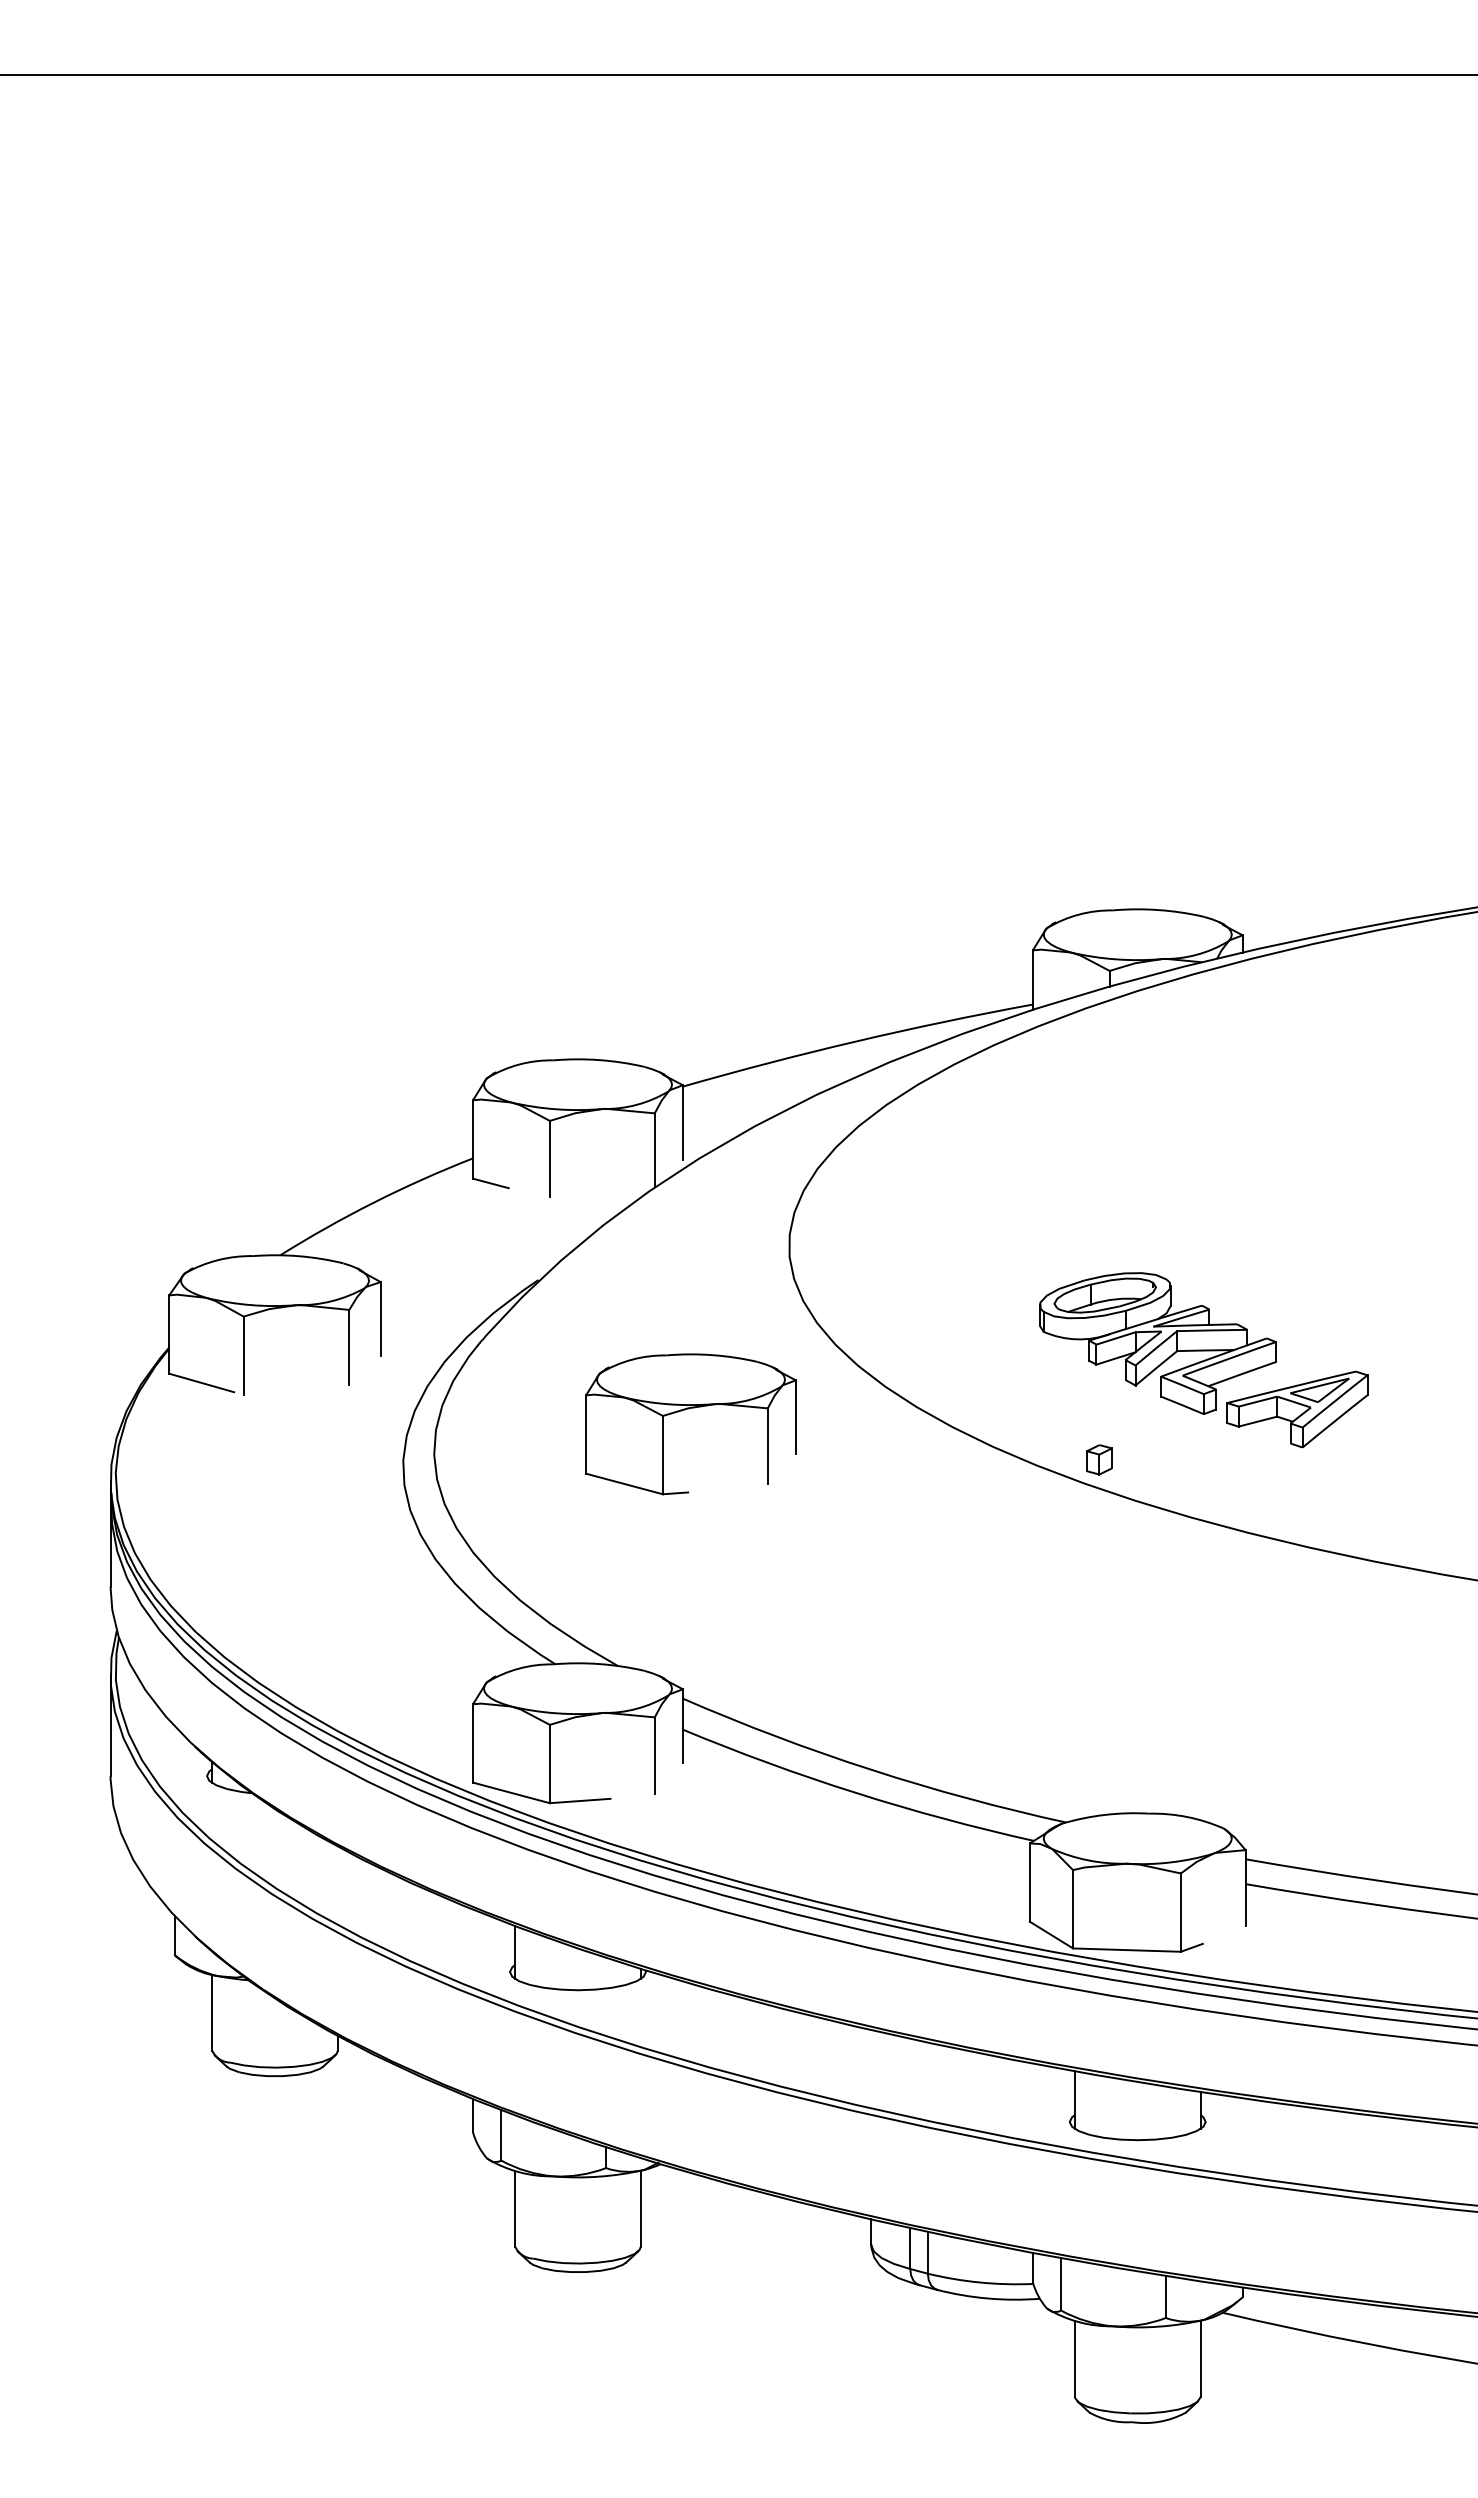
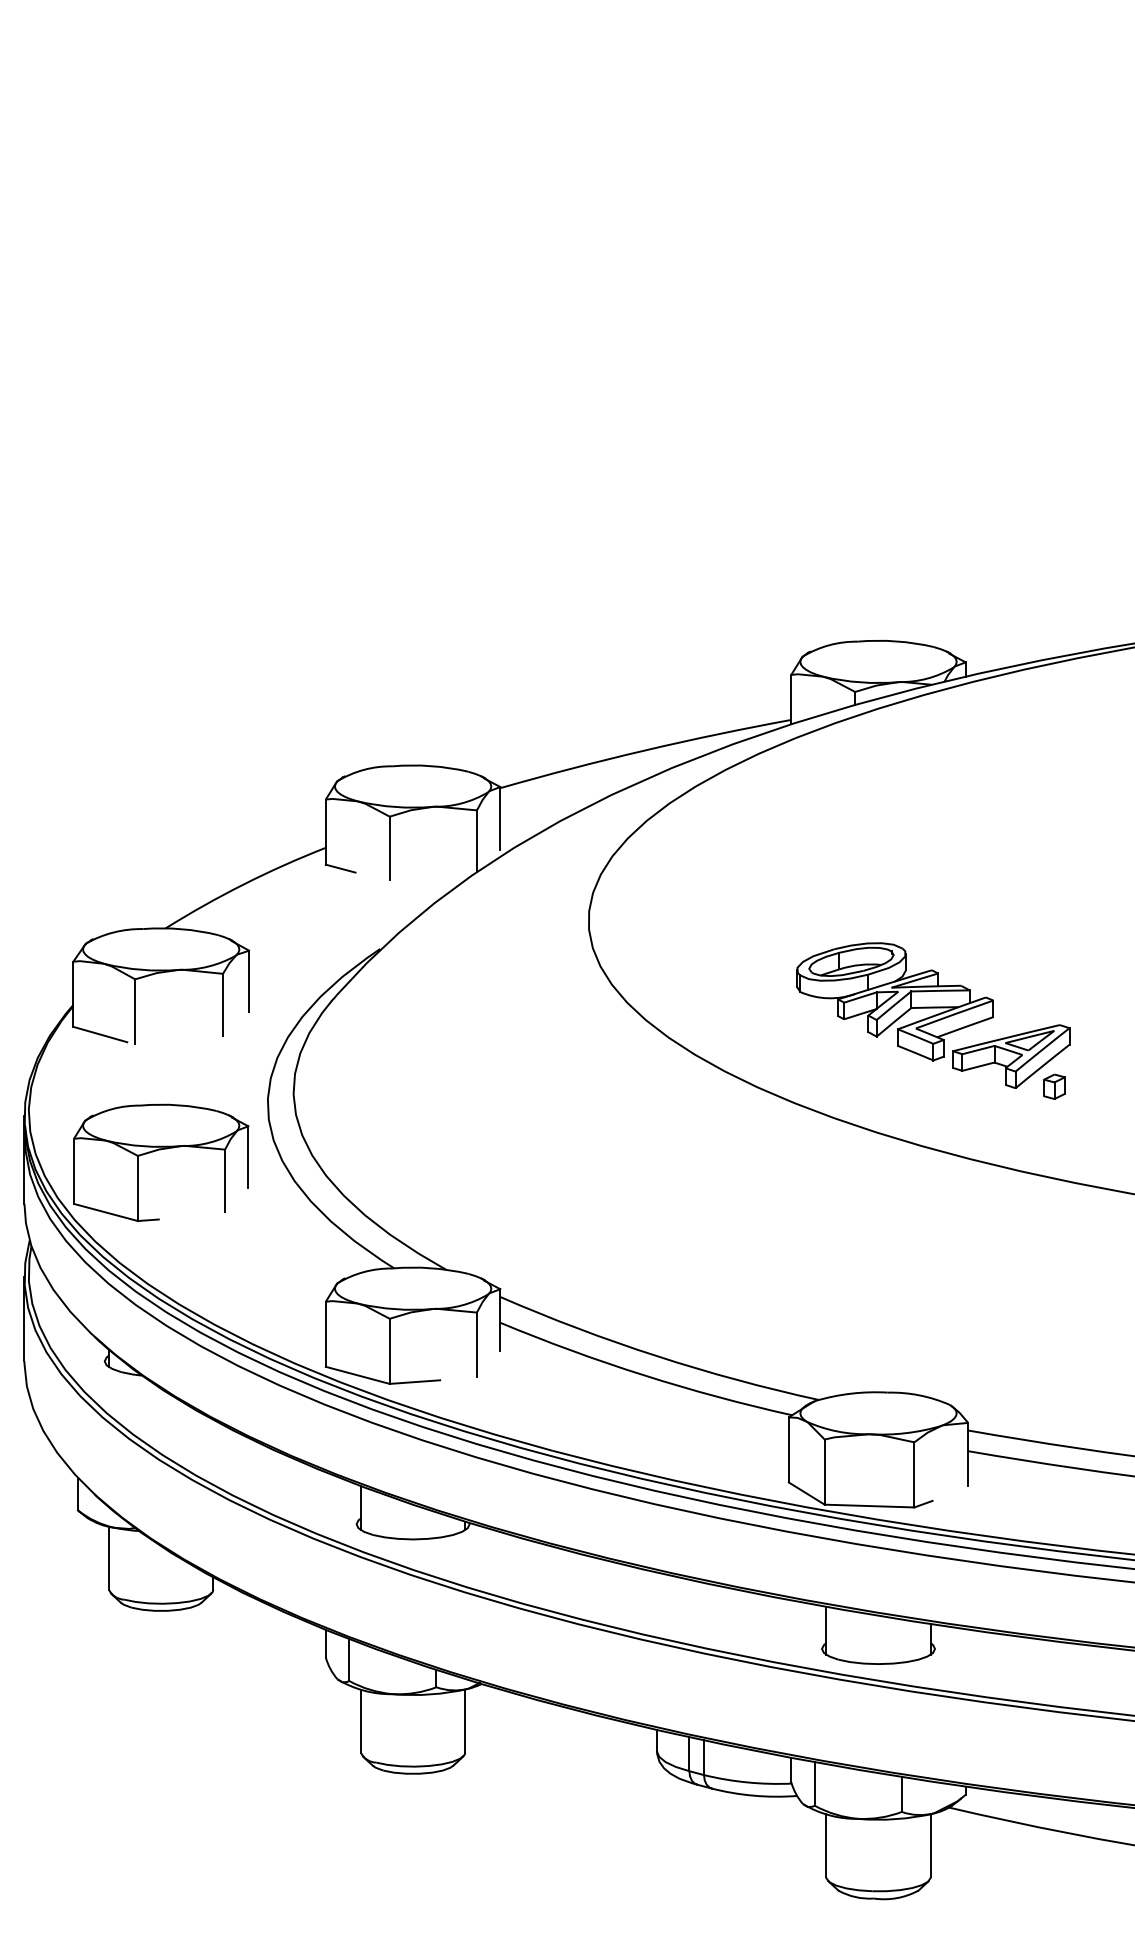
part: (685, 1410) -> (156, 1151), moved
part: (1099, 1459) -> (1054, 1086), moved

